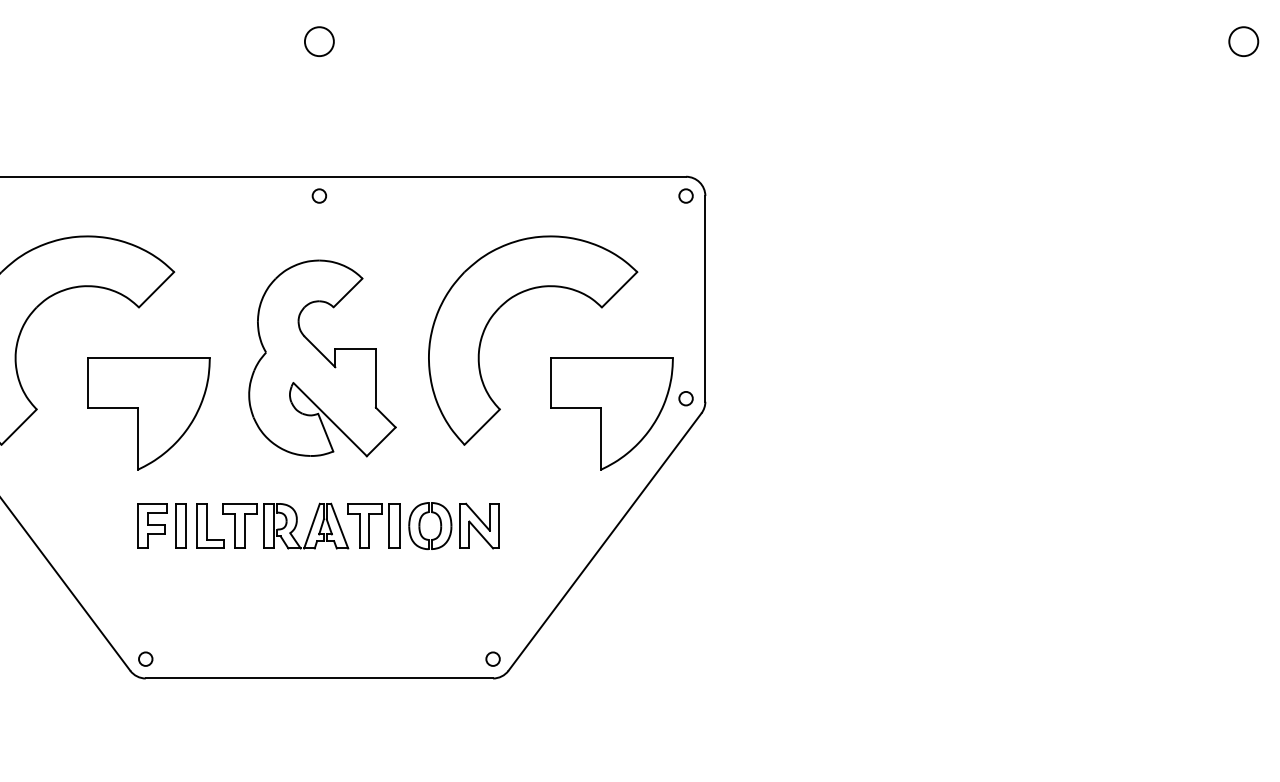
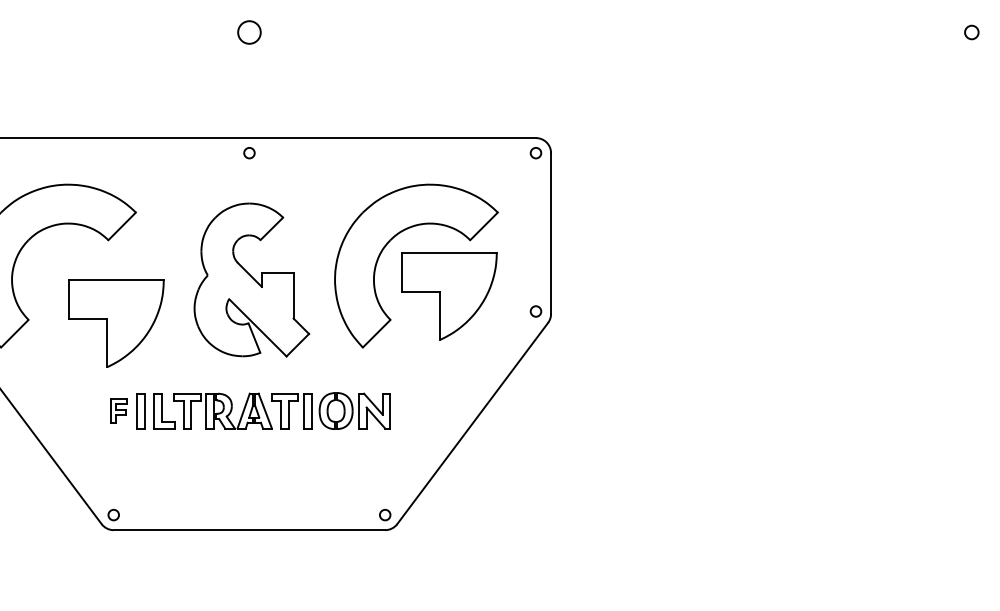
circle: (1243, 41) -> (971, 32), size x0.6
part: (611, 413) -> (448, 295), moved
part: (152, 525) -> (119, 410), size x0.7

